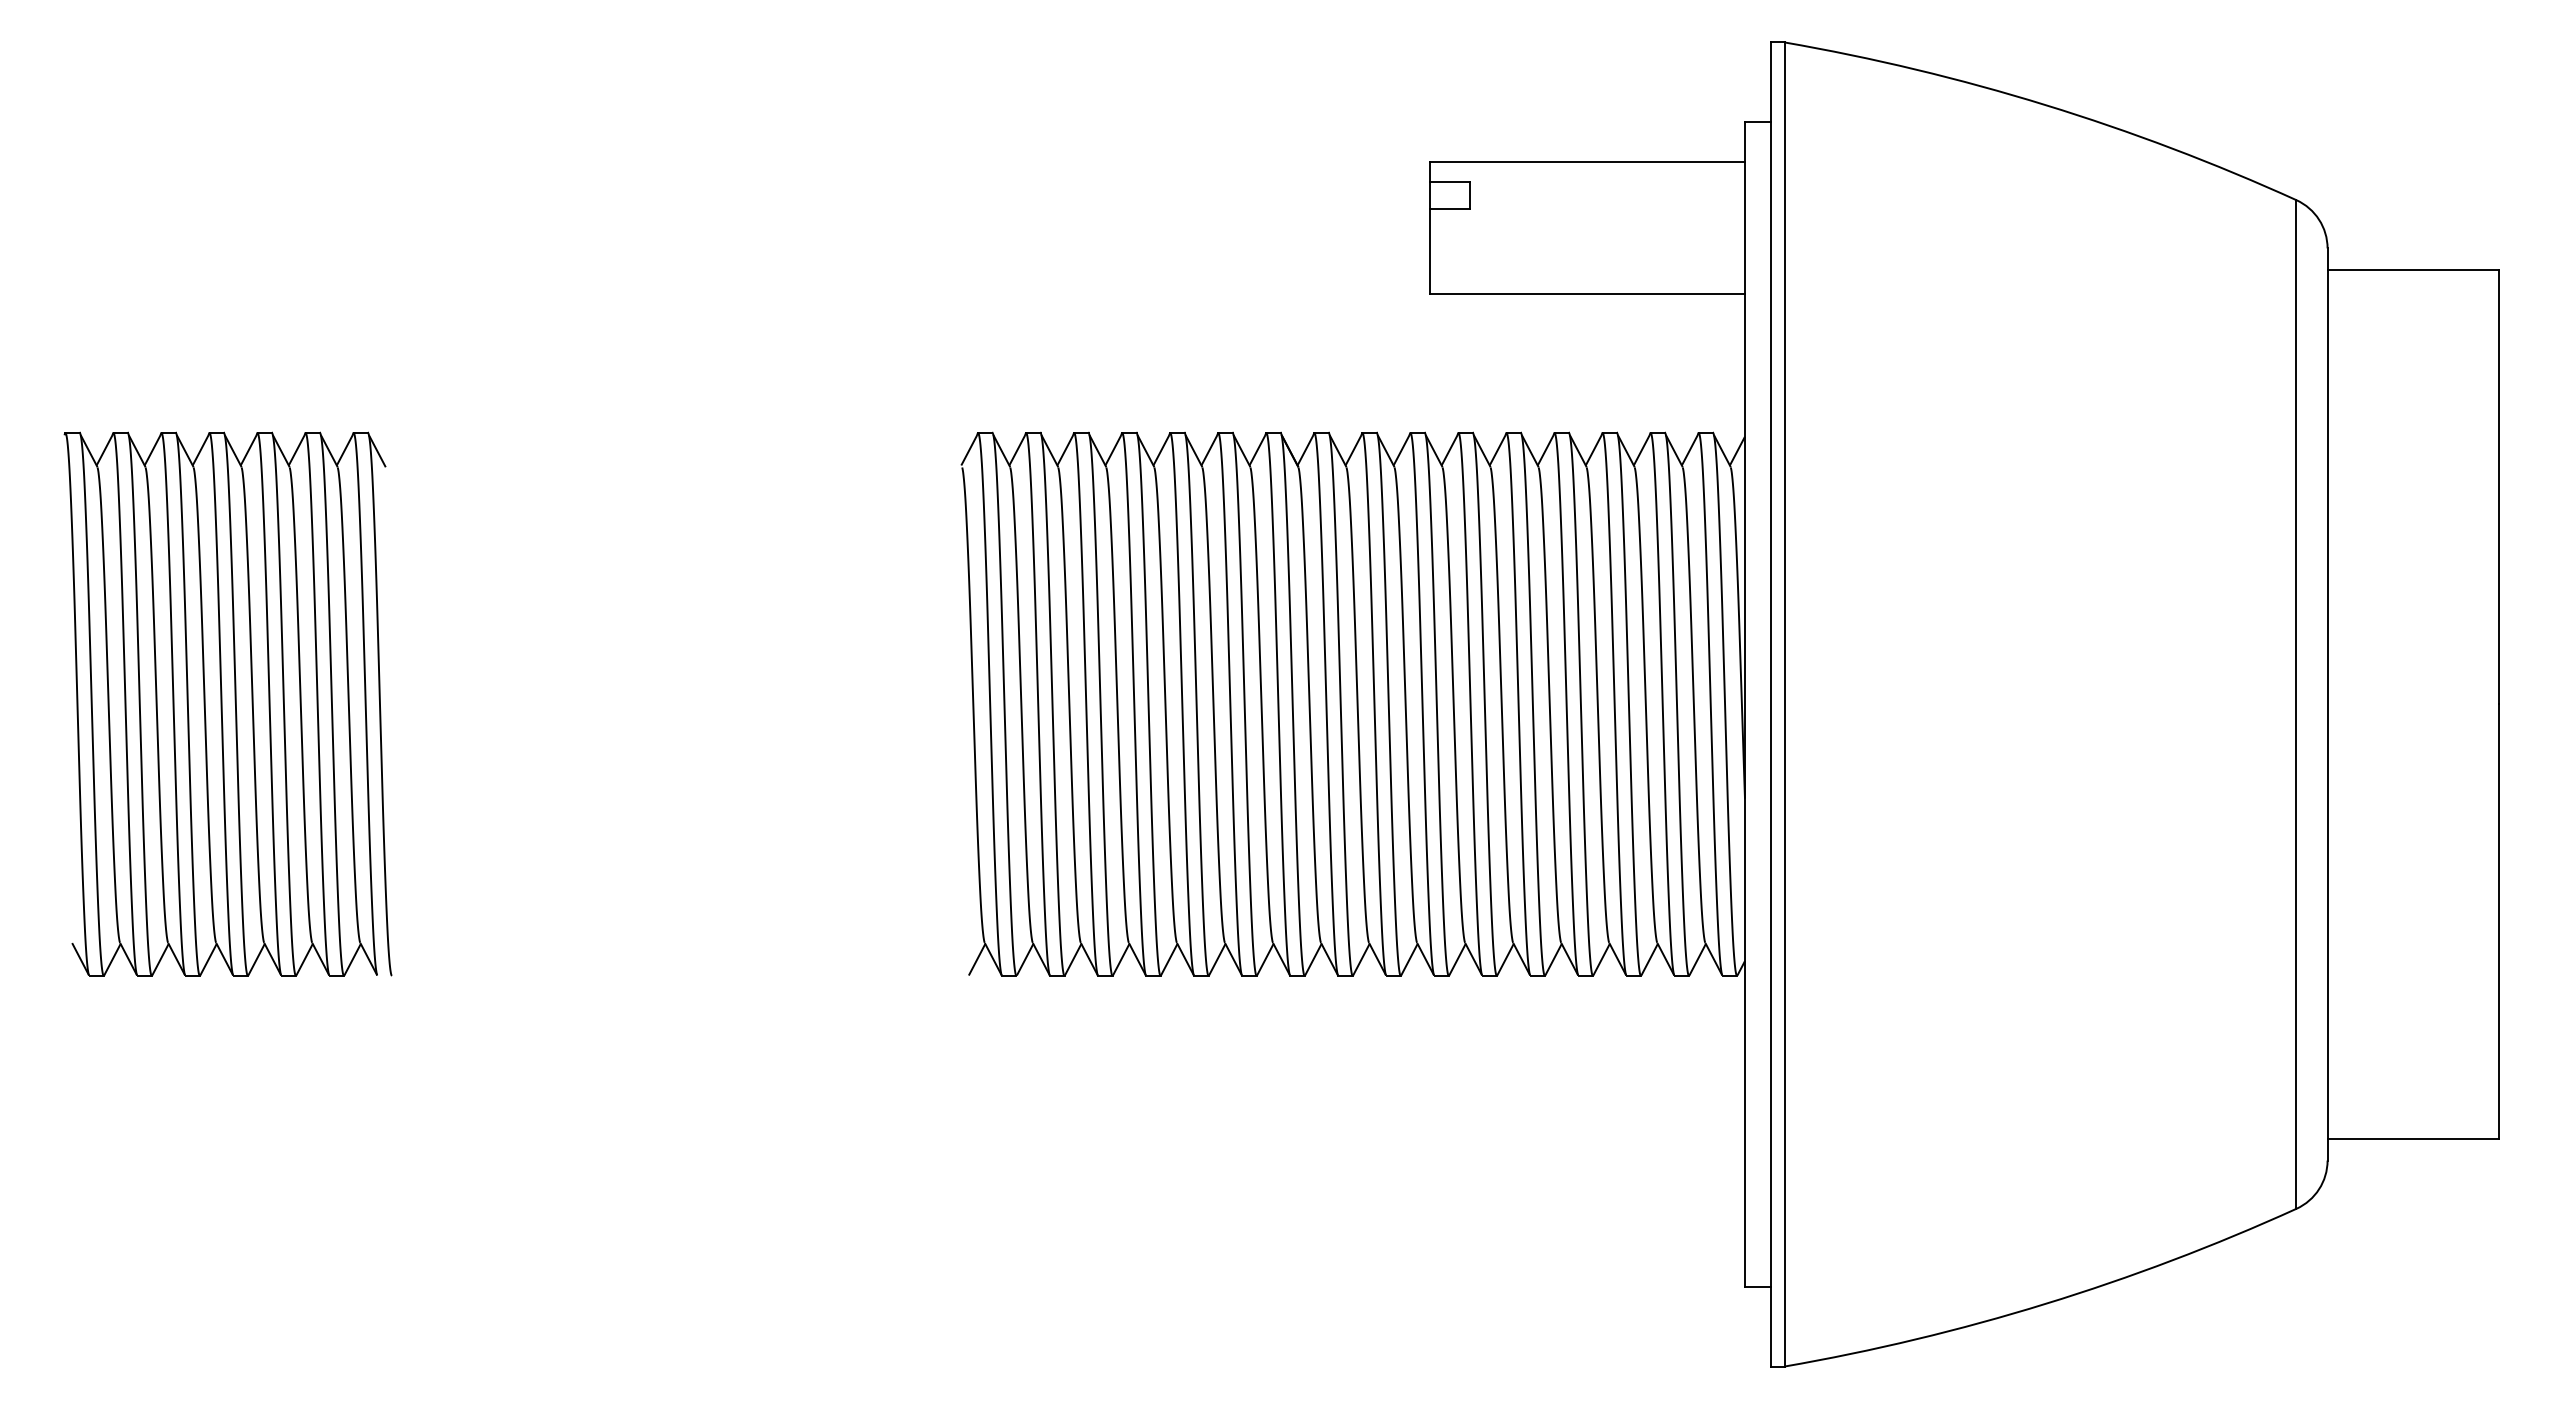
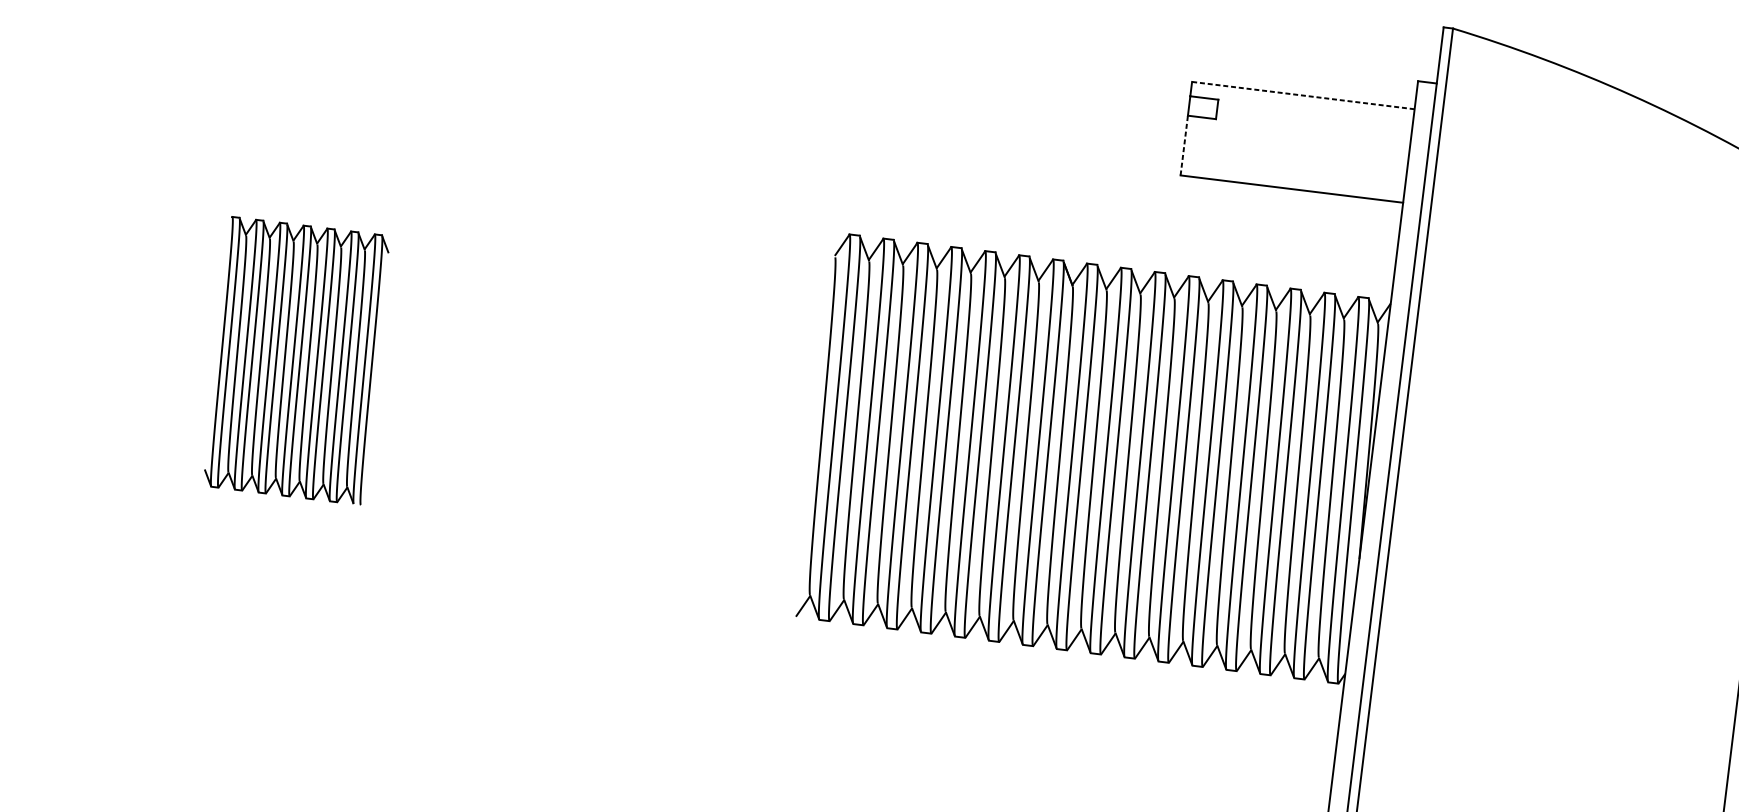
line: (1587, 161) -> (1303, 95), solid -> dashed
line: (1429, 251) -> (1184, 145), solid -> dashed
part: (227, 703) -> (296, 360), size x0.7

